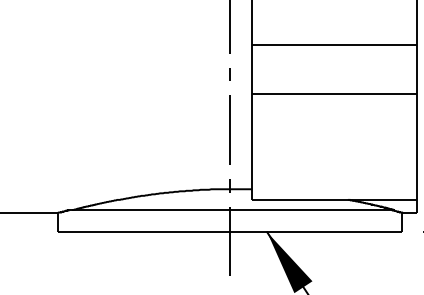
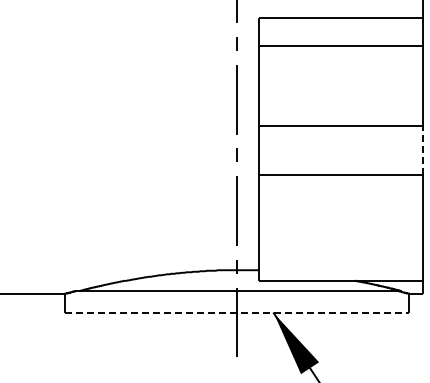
line: (416, 68) -> (423, 149), solid -> dashed
line: (229, 232) -> (236, 313), solid -> dashed

